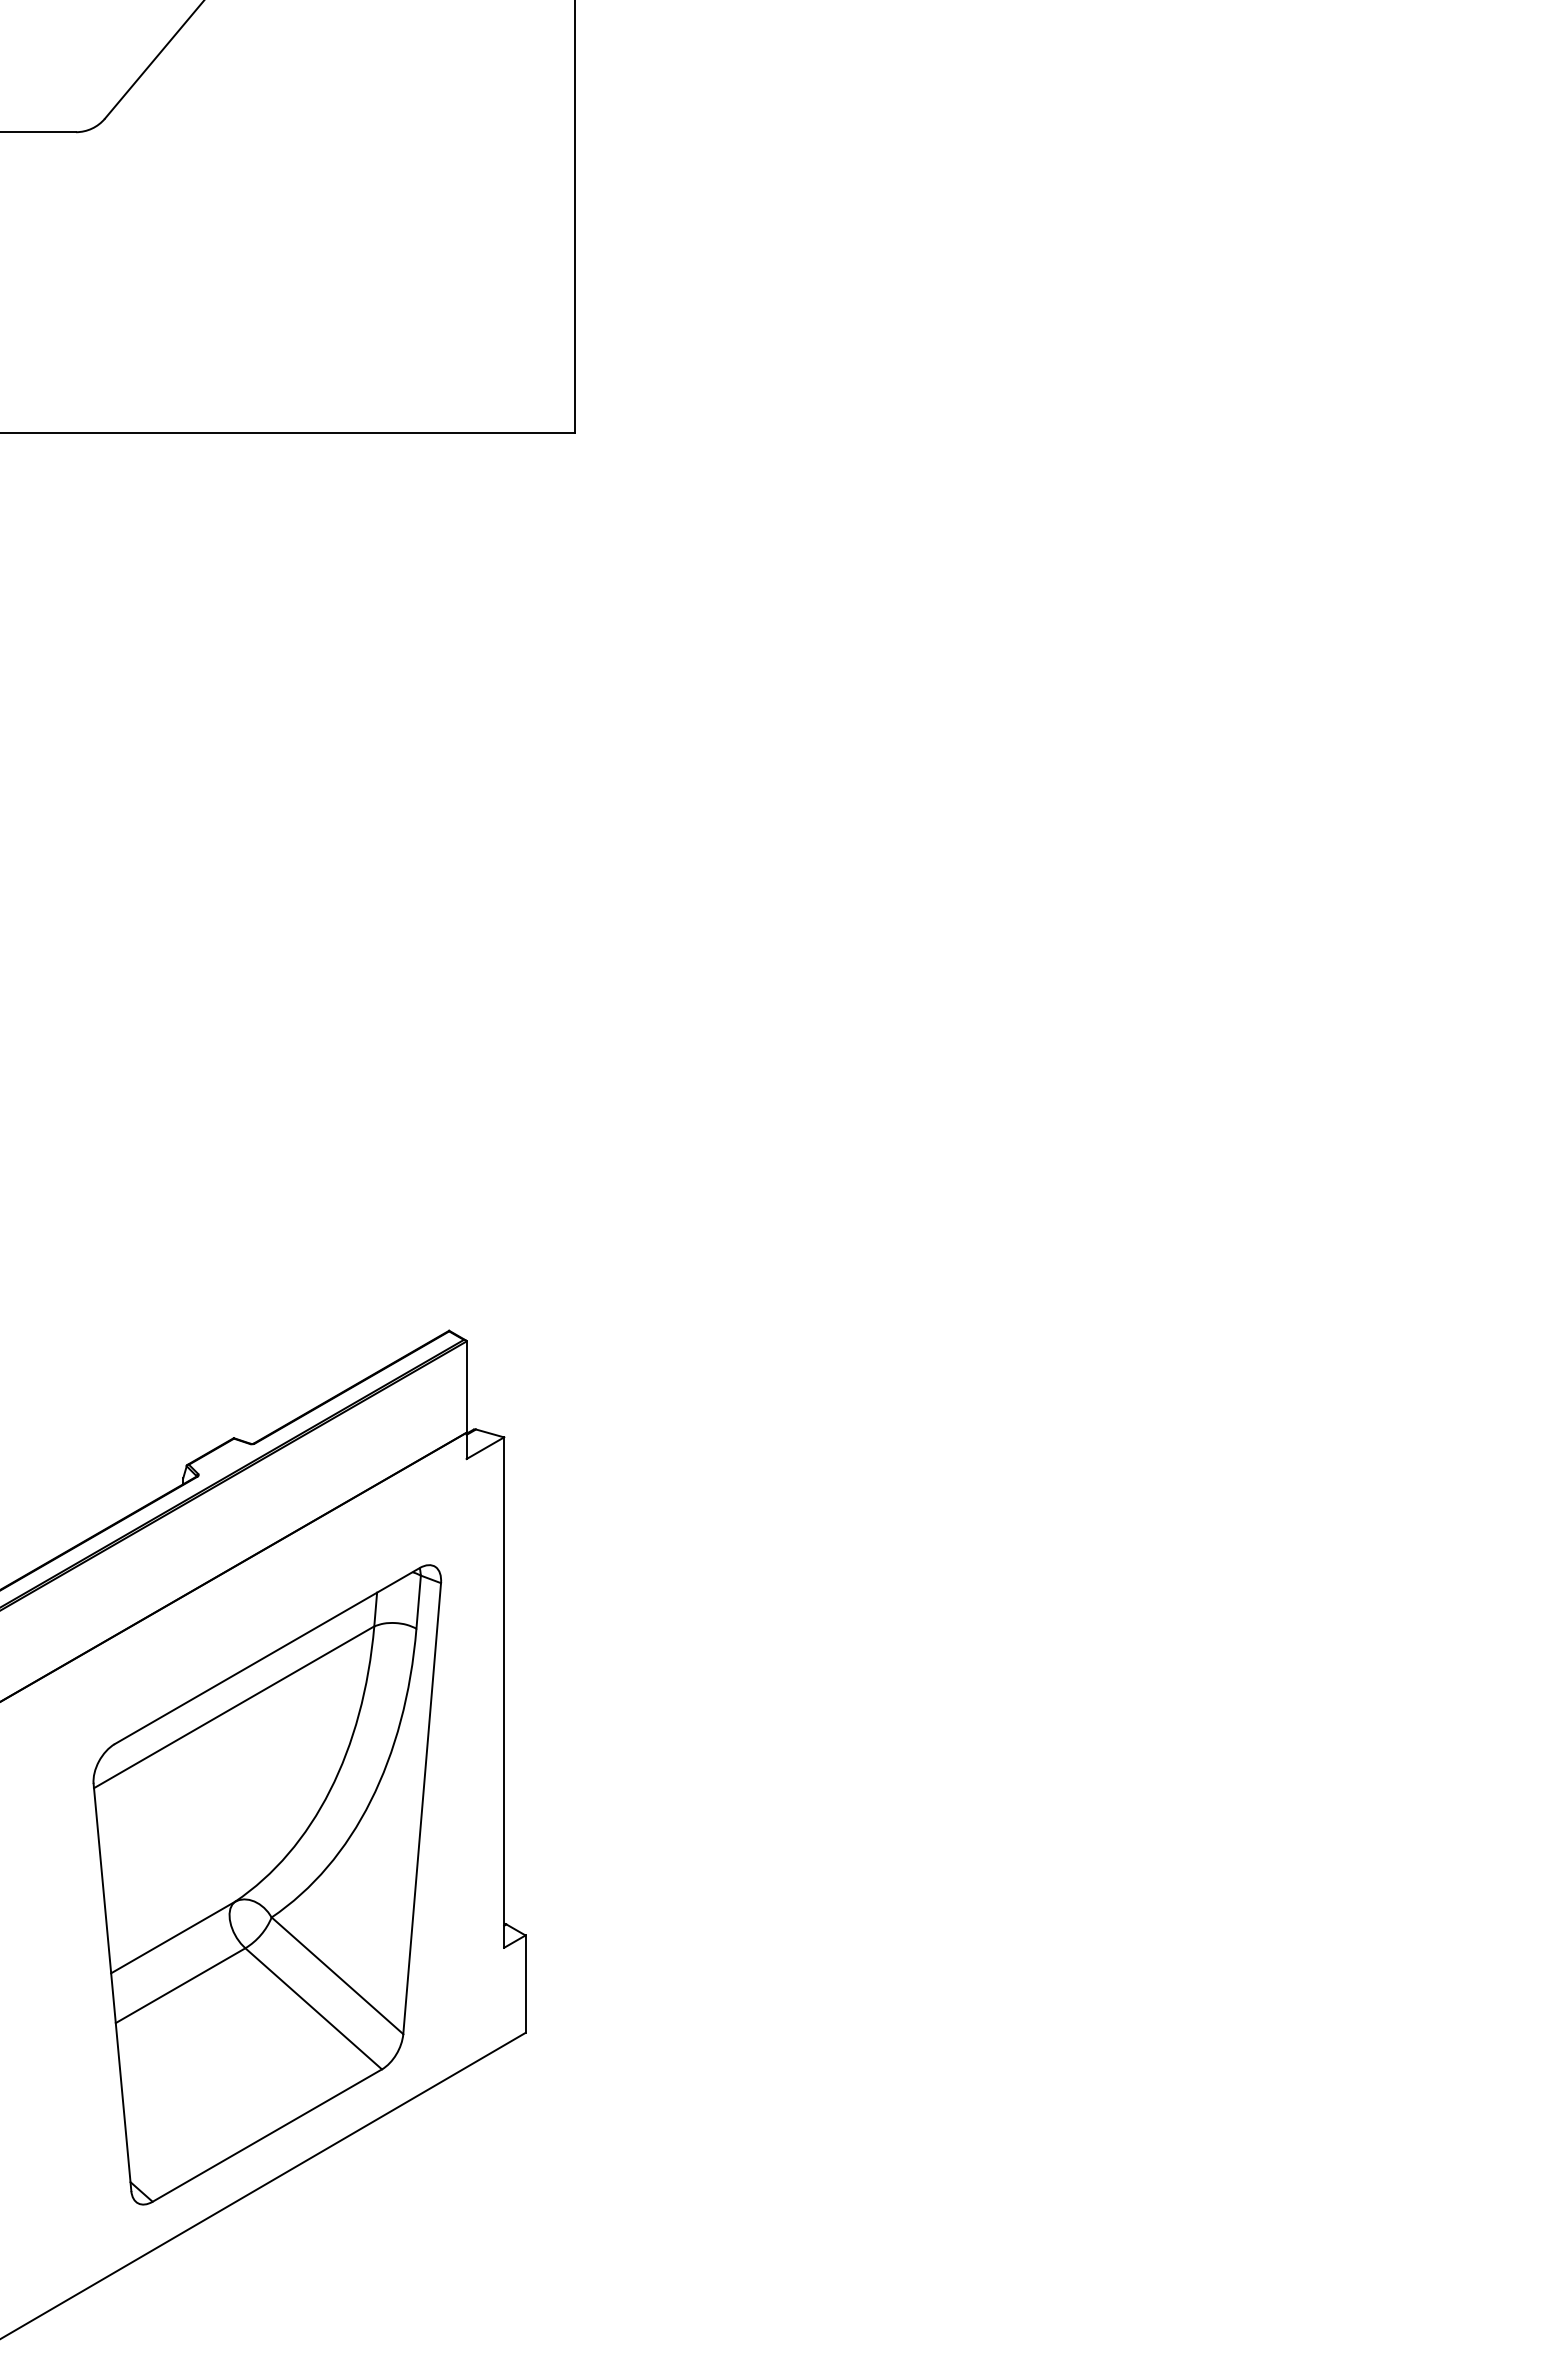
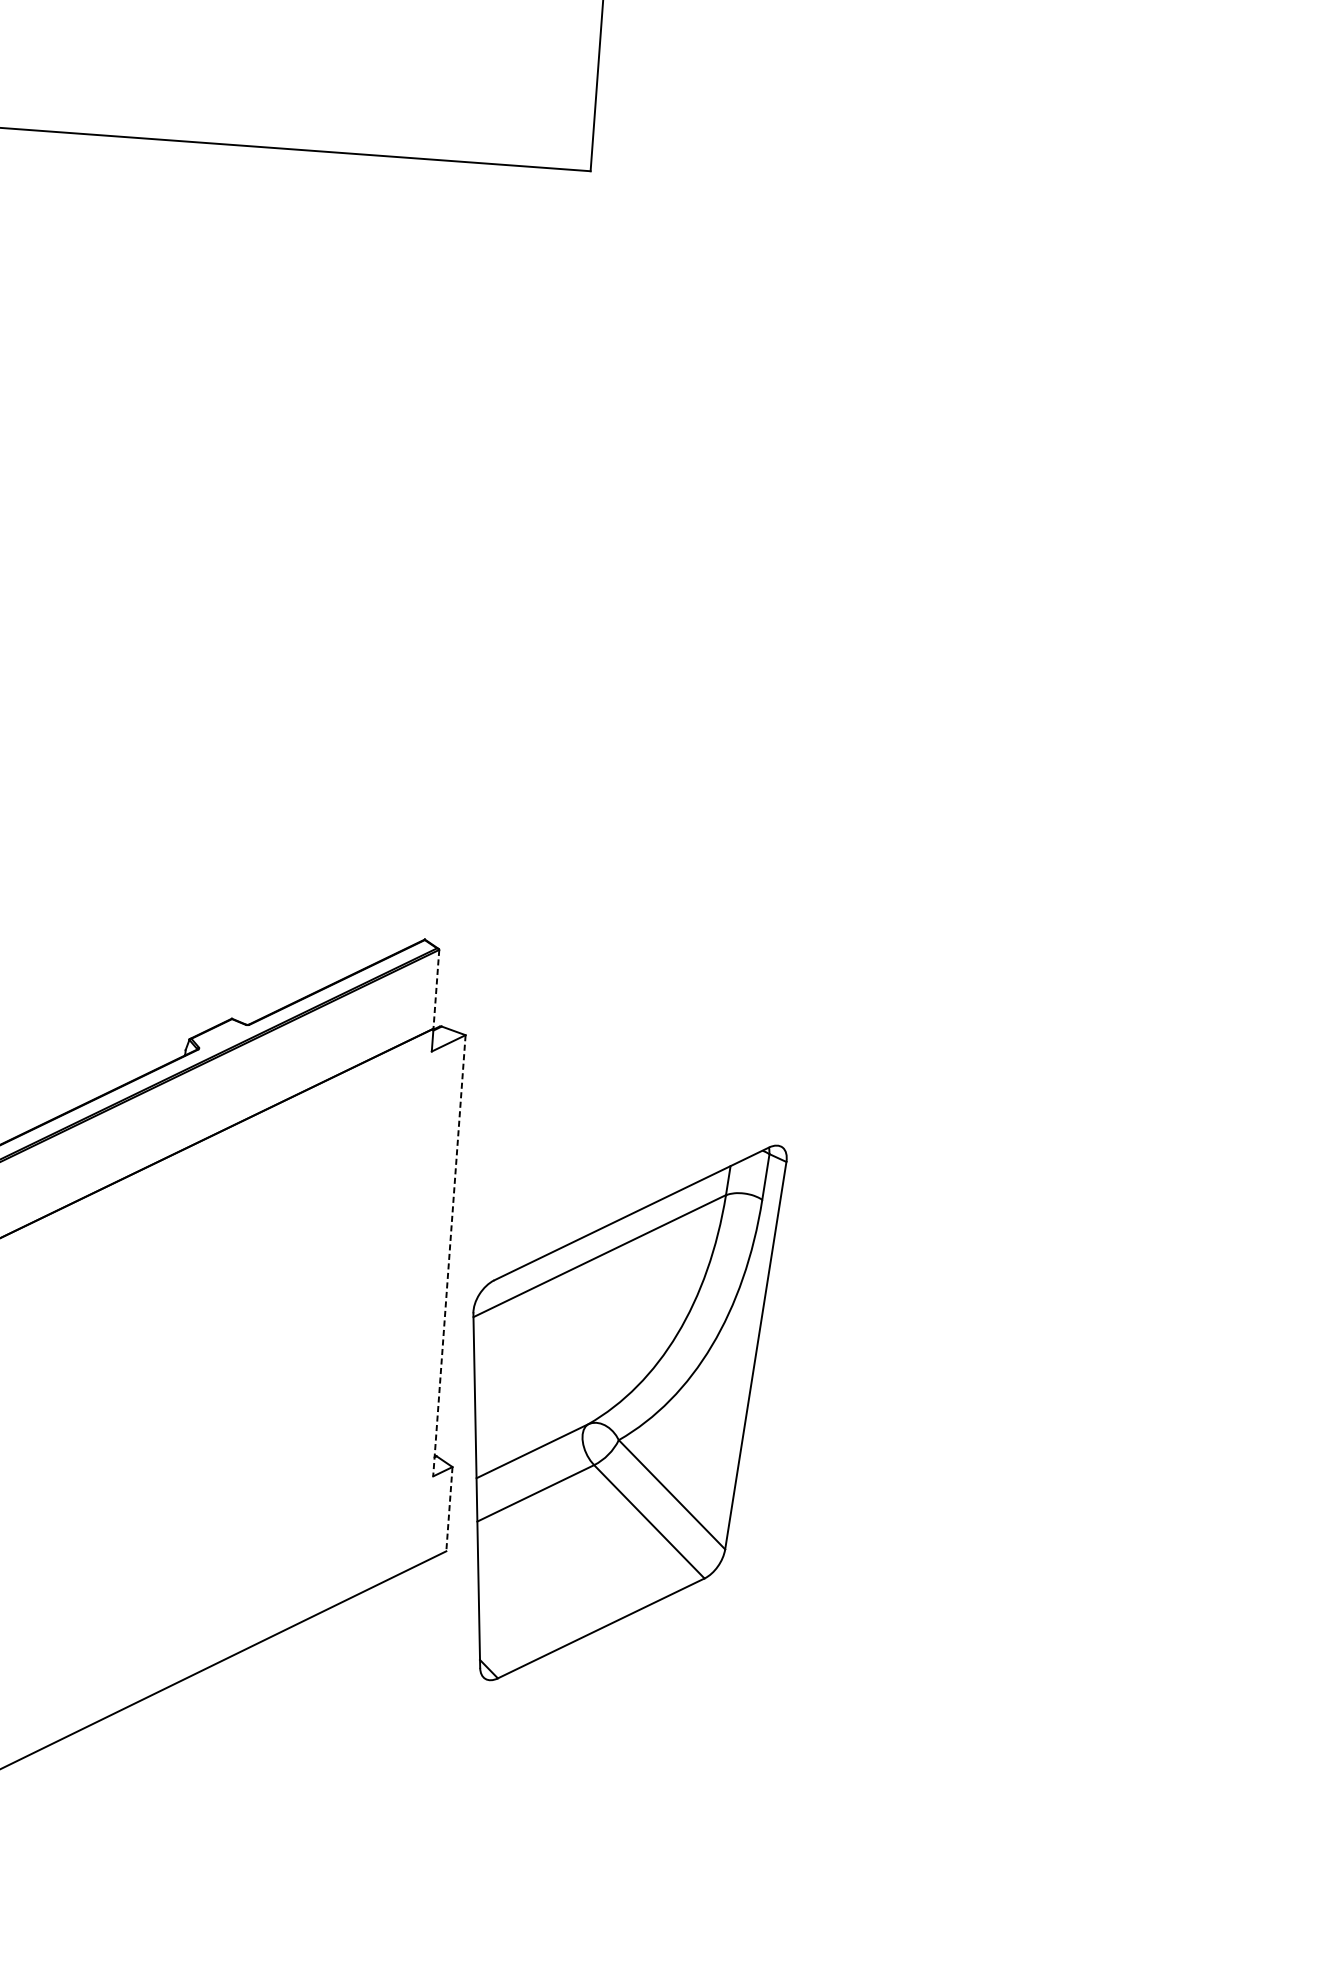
line: (466, 1387) -> (436, 989), solid -> dashed
line: (504, 1693) -> (449, 1256), solid -> dashed
part: (267, 1884) -> (617, 1411), moved
line: (525, 1984) -> (449, 1509), solid -> dashed

